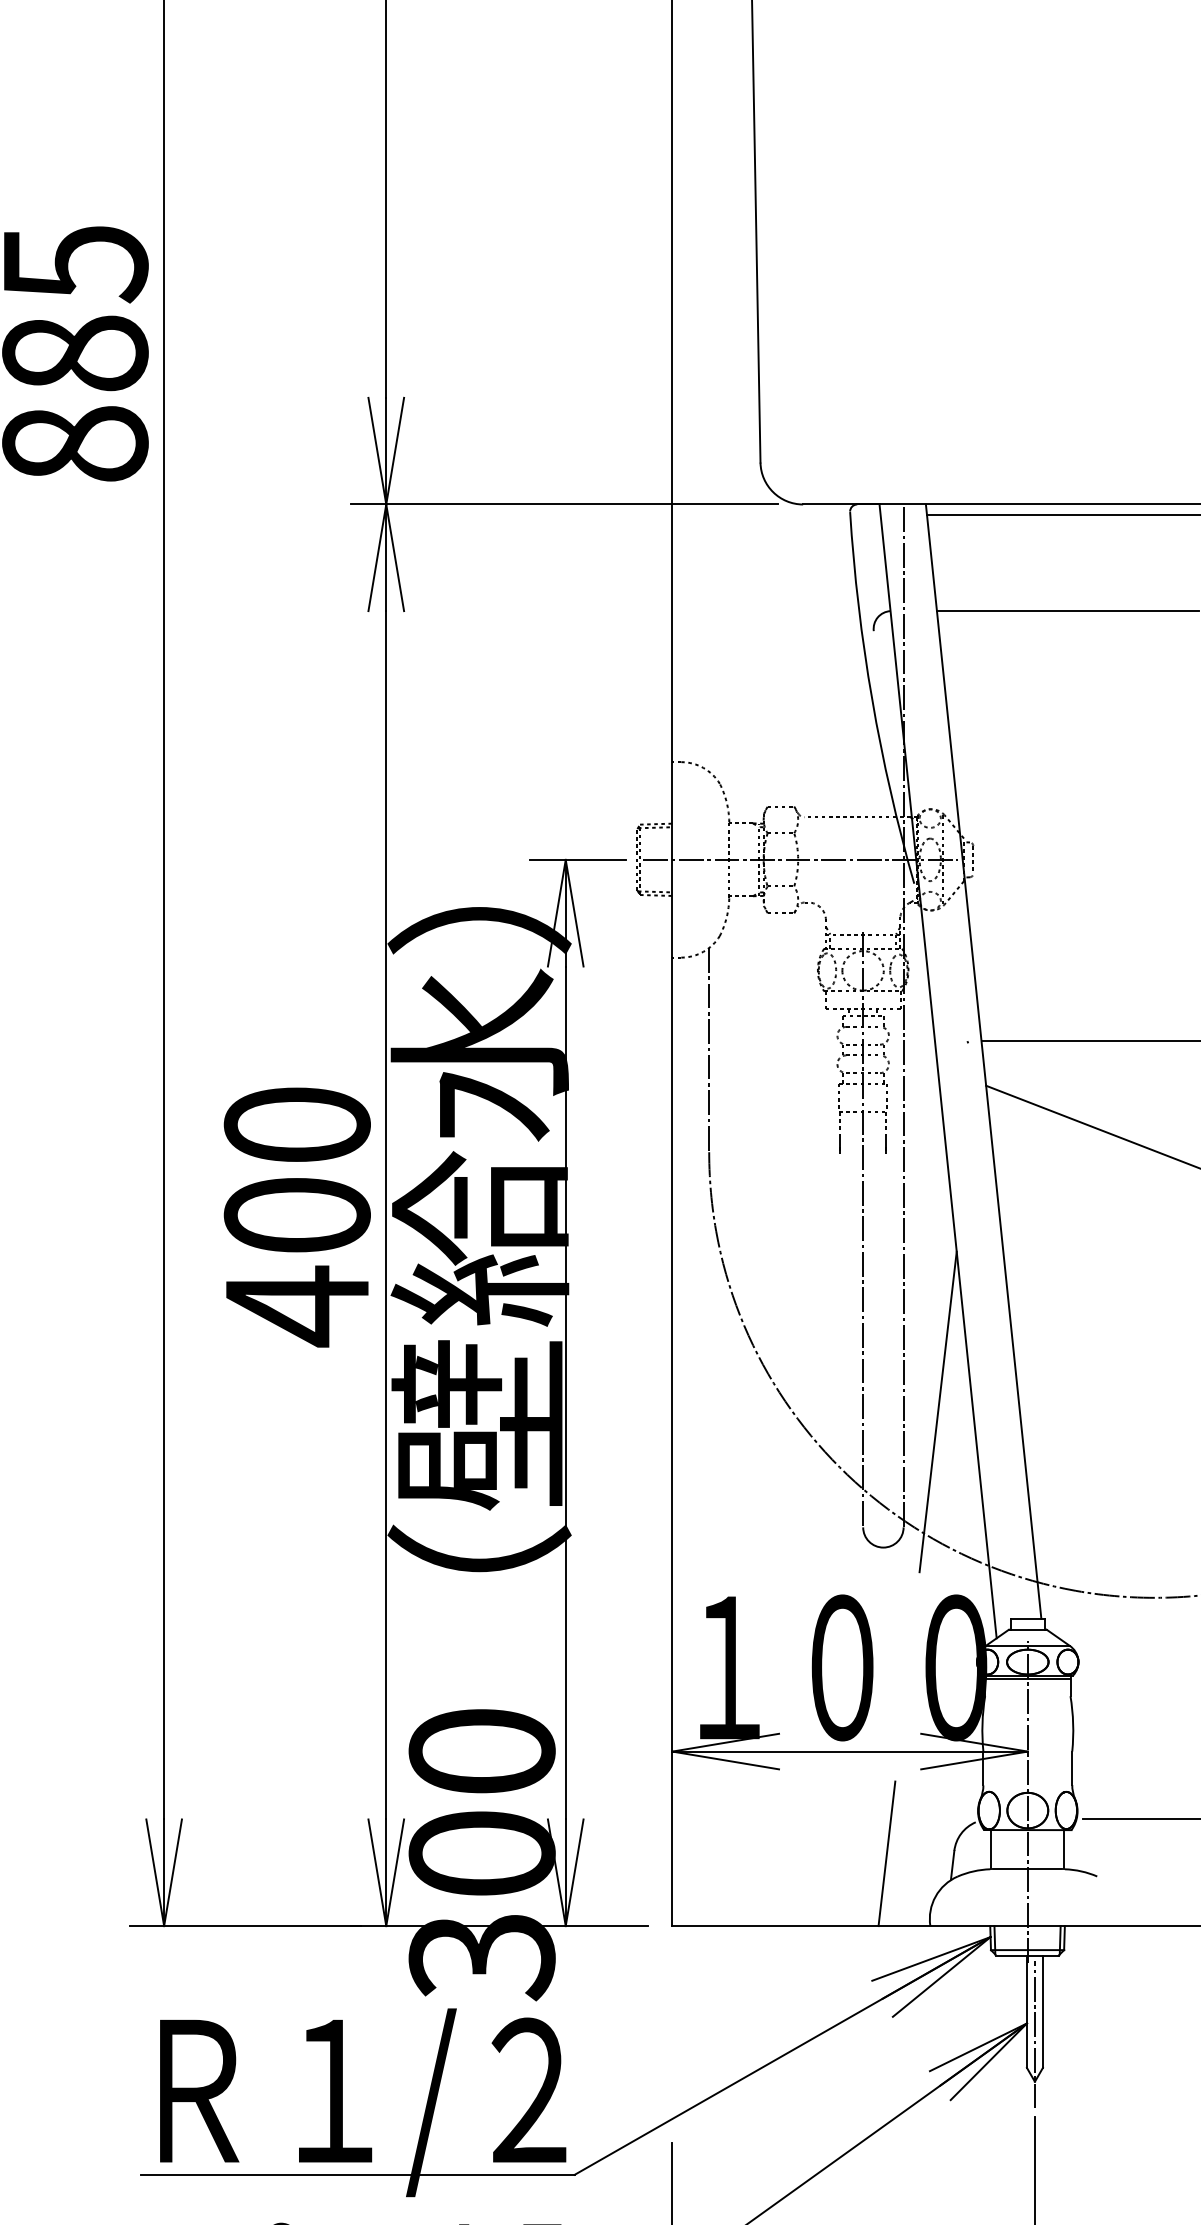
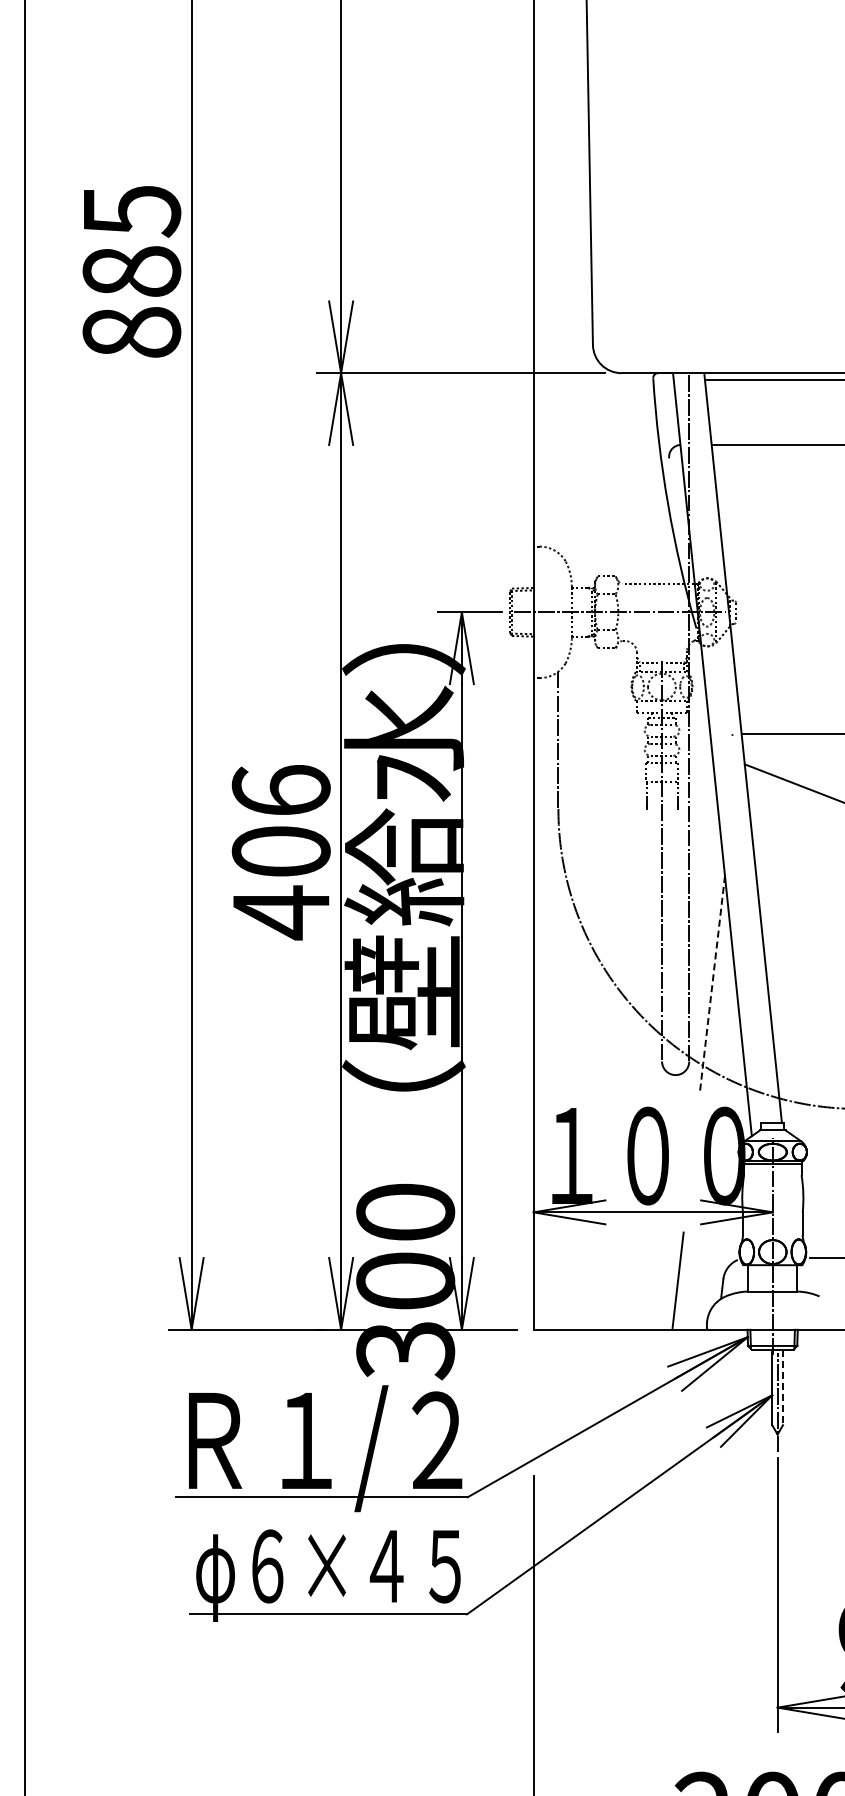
text: (296, 1124) -> (280, 790), 400 -> 406
line: (938, 1411) -> (712, 983), solid -> dashed
line: (1042, 2011) -> (782, 1387), solid -> dashed

